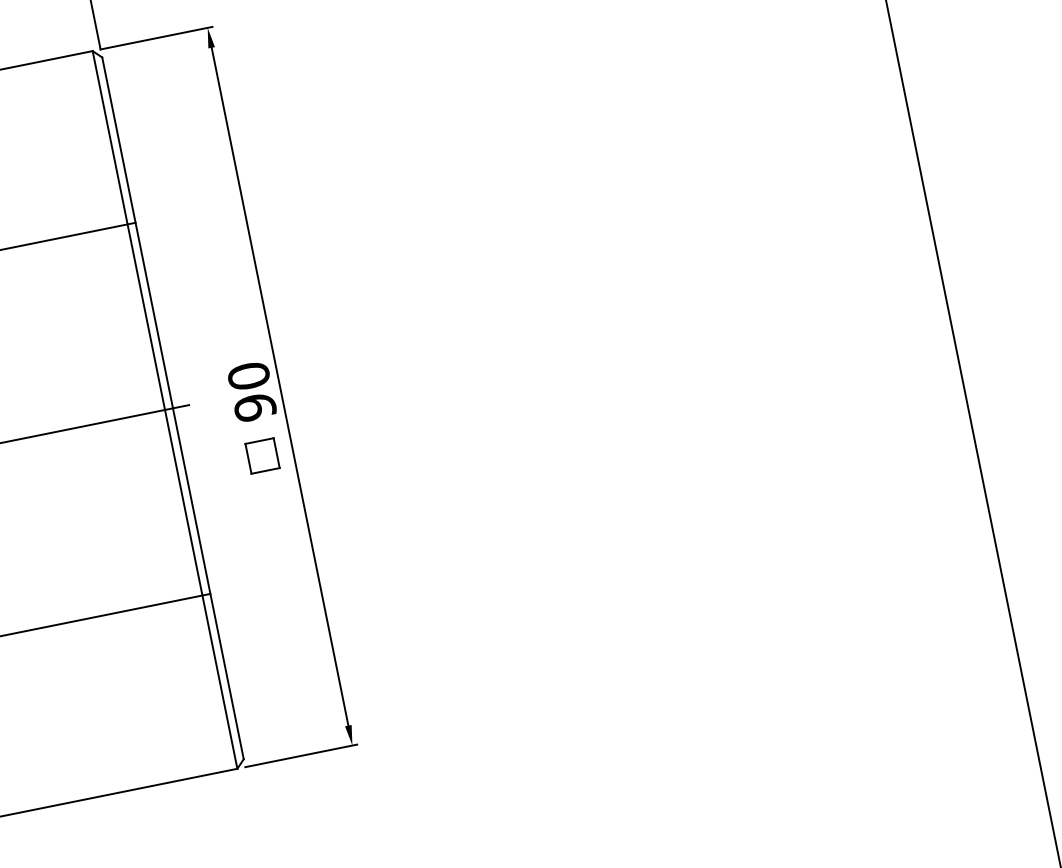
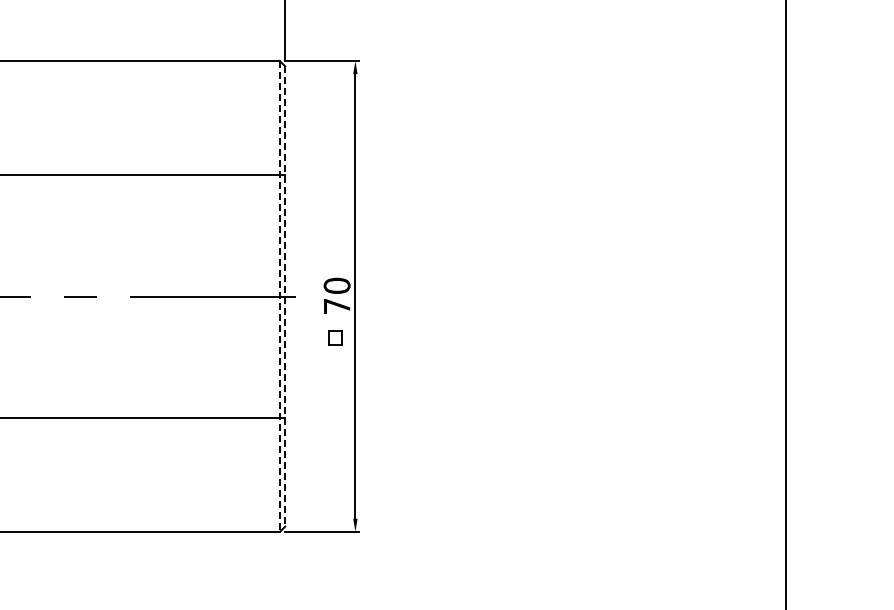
text: (254, 407) -> (336, 306), 90 -> 70
line: (173, 409) -> (285, 297), solid -> dashed
line: (164, 411) -> (279, 297), solid -> dashed
part: (262, 455) -> (335, 337), size x0.7

